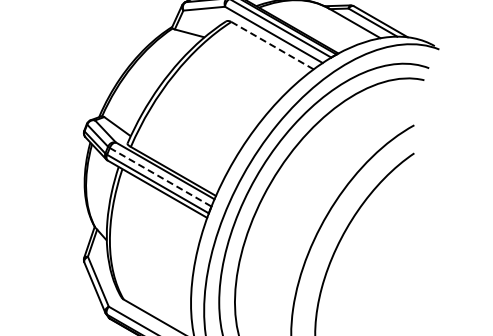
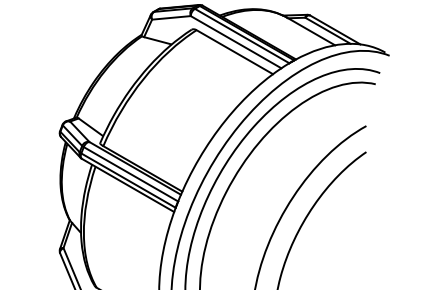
line: (272, 45) -> (234, 52), dashed -> solid
line: (160, 177) -> (130, 174), dashed -> solid

